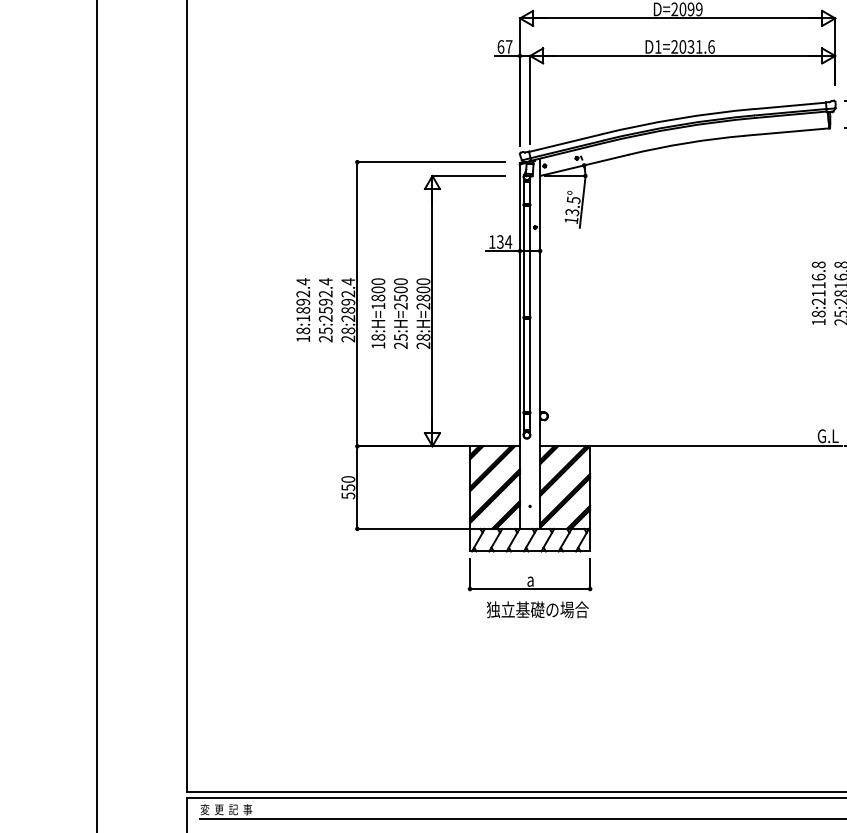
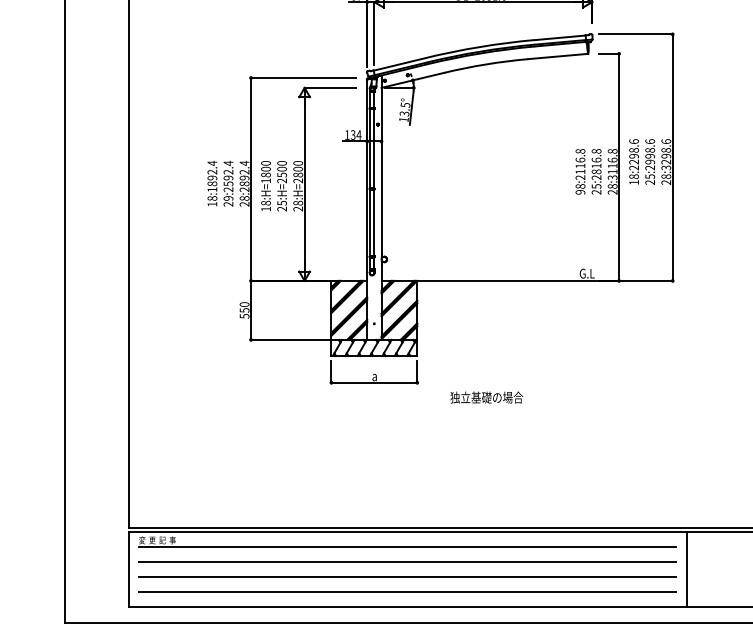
text: (818, 322) -> (580, 192), 18:2116.8 -> 98:2116.8
text: (325, 330) -> (228, 198), 25:2592.4 -> 29:2592.4
text: (537, 609) -> (486, 397), moved

